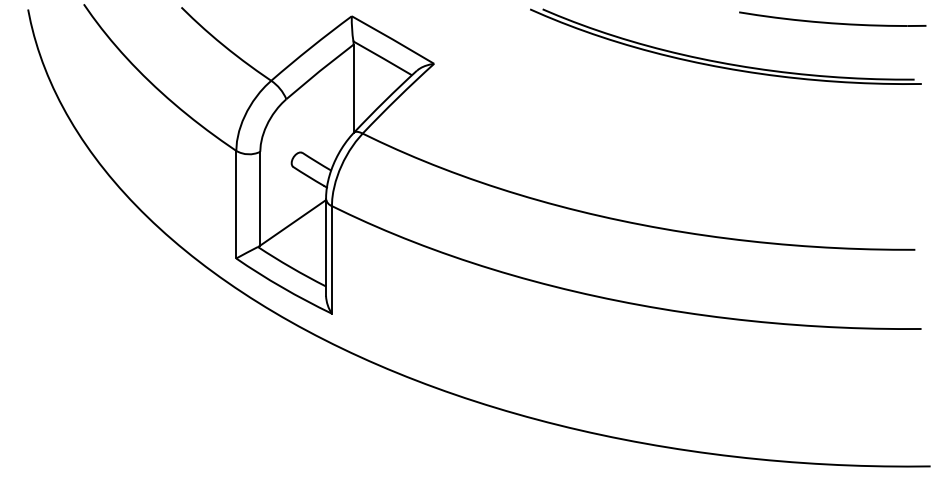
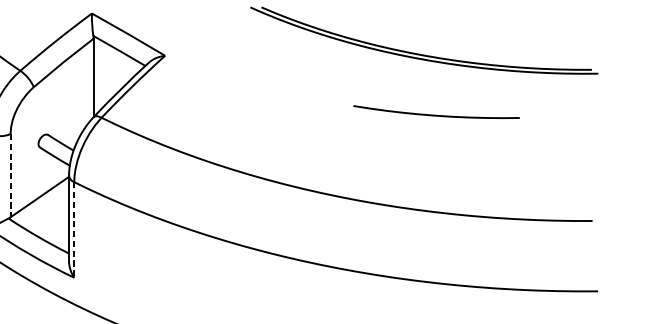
part: (832, 18) -> (436, 111), moved
line: (260, 198) -> (10, 175), solid -> dashed
line: (331, 259) -> (73, 229), solid -> dashed

